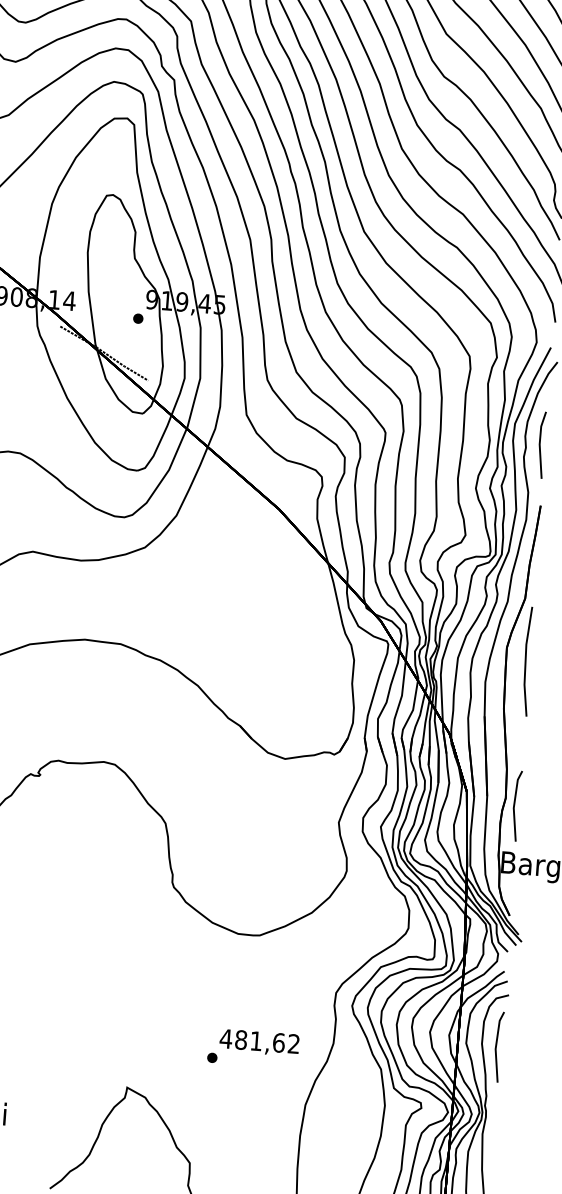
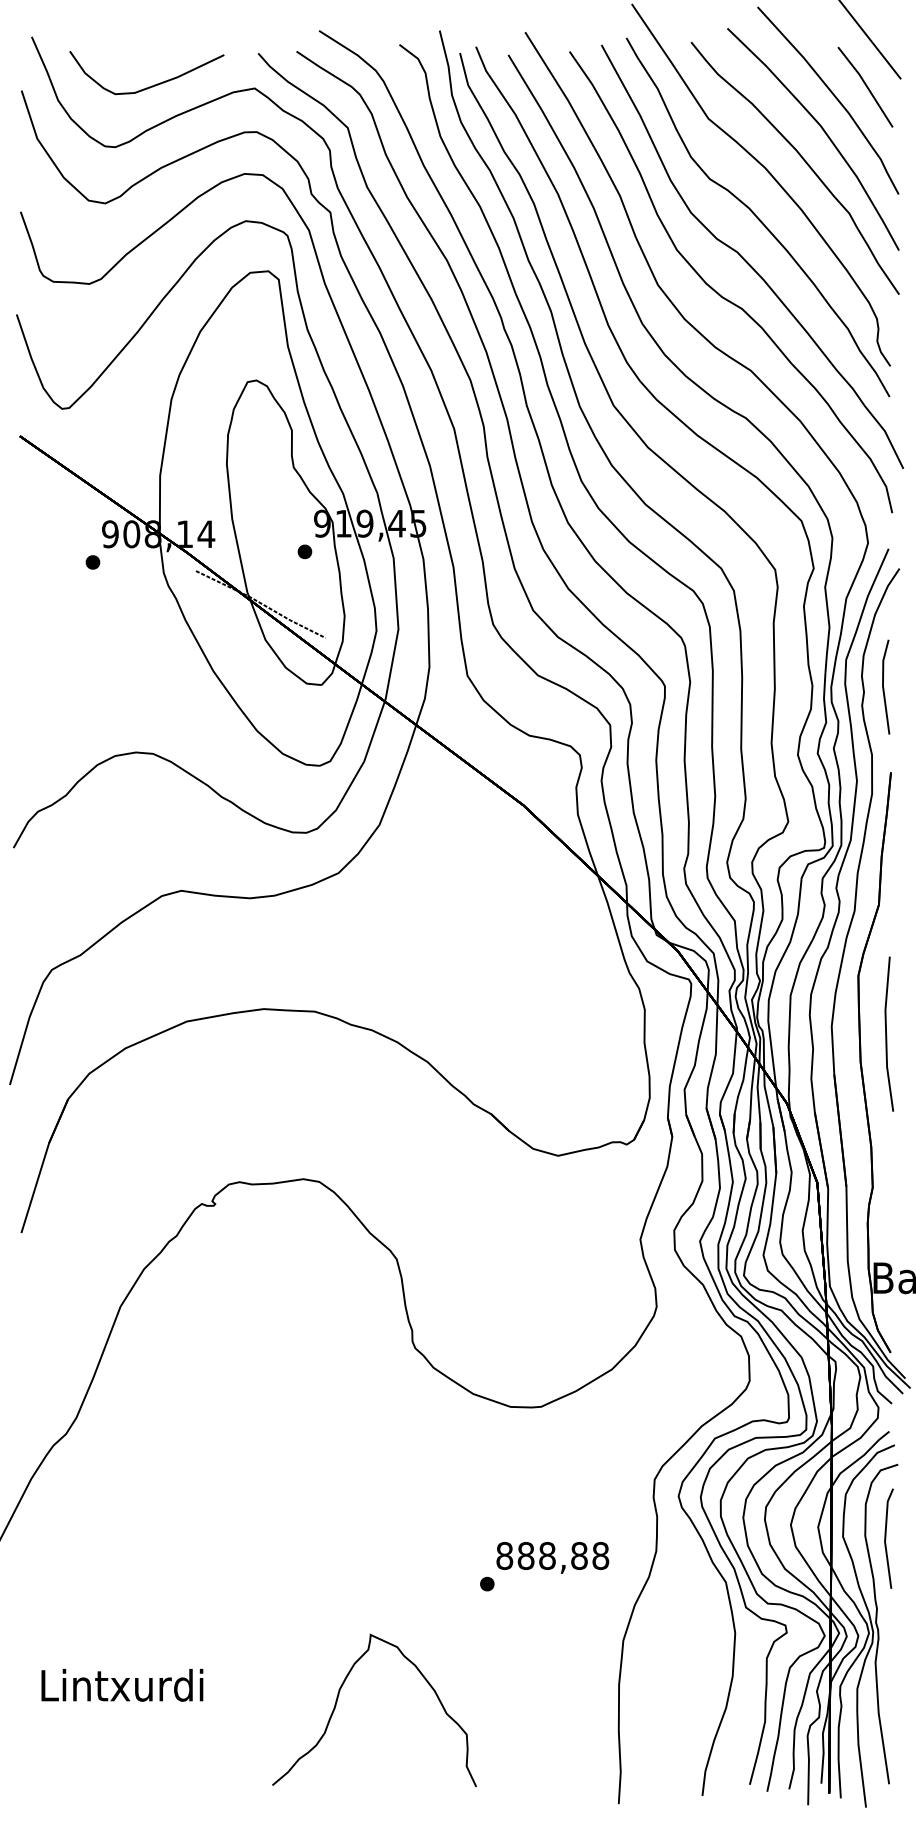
line: (526, 661) -> (887, 1034), moved
line: (514, 805) -> (886, 1197), removed
text: (259, 1041) -> (552, 1555), 481,62 -> 888,88

